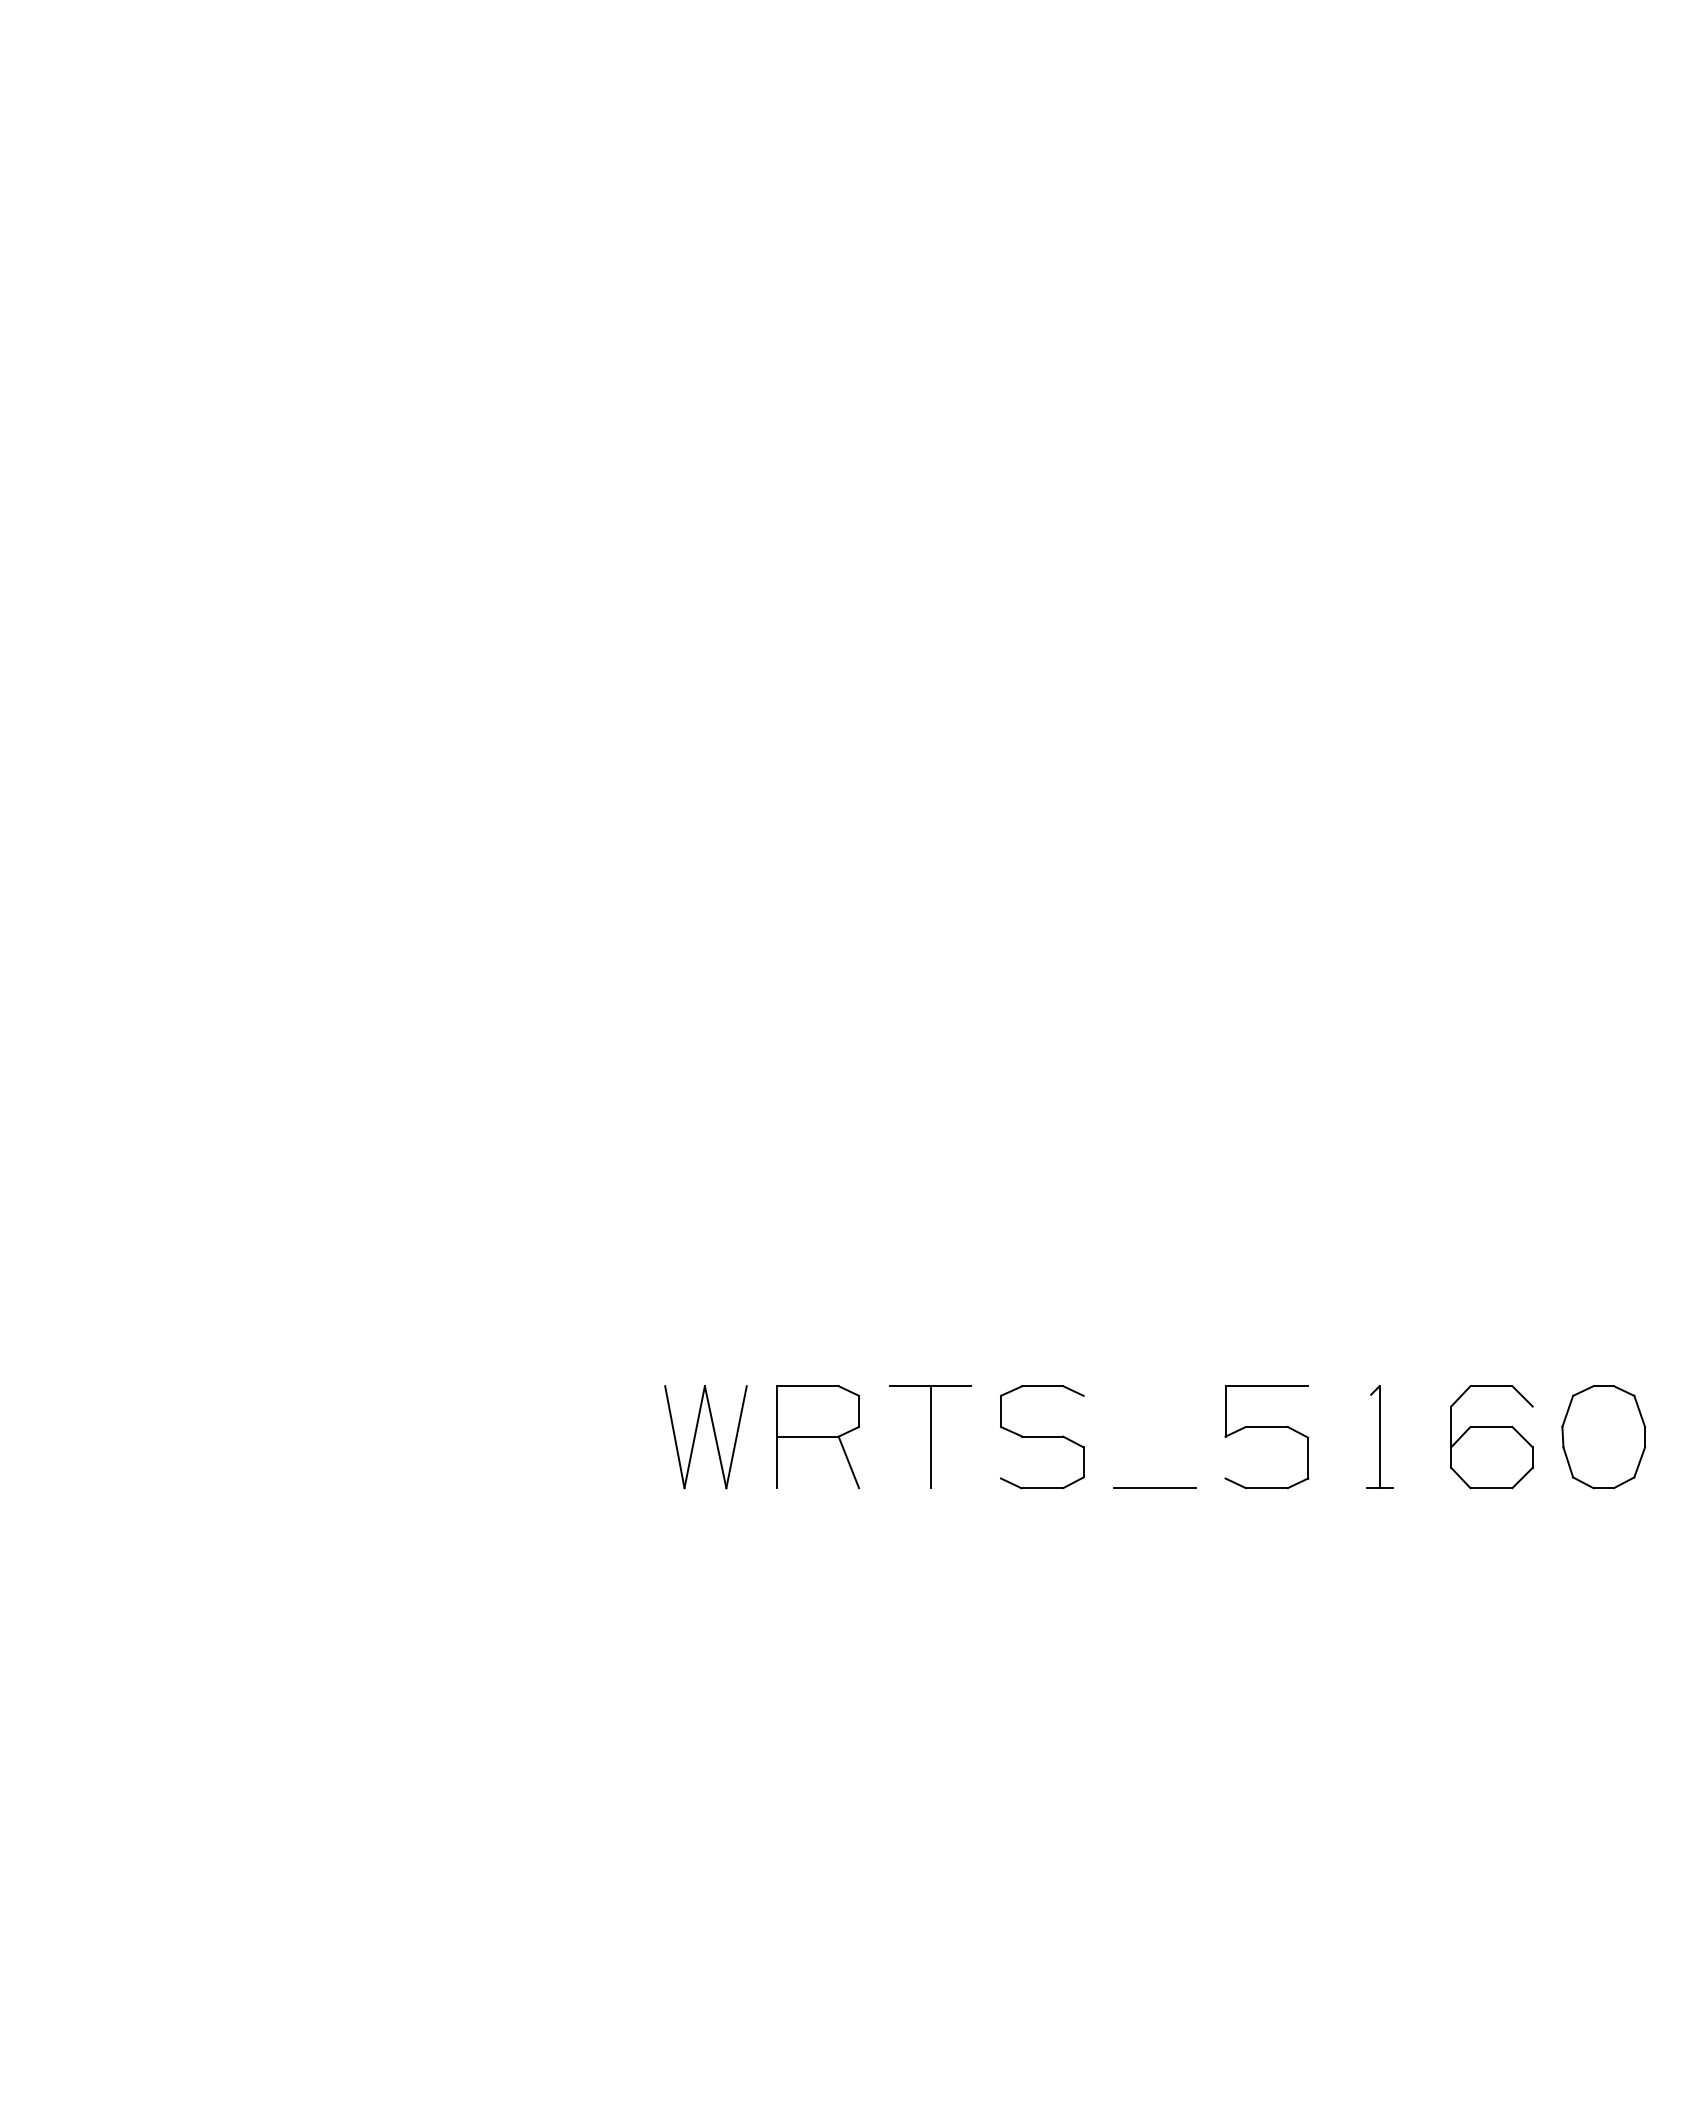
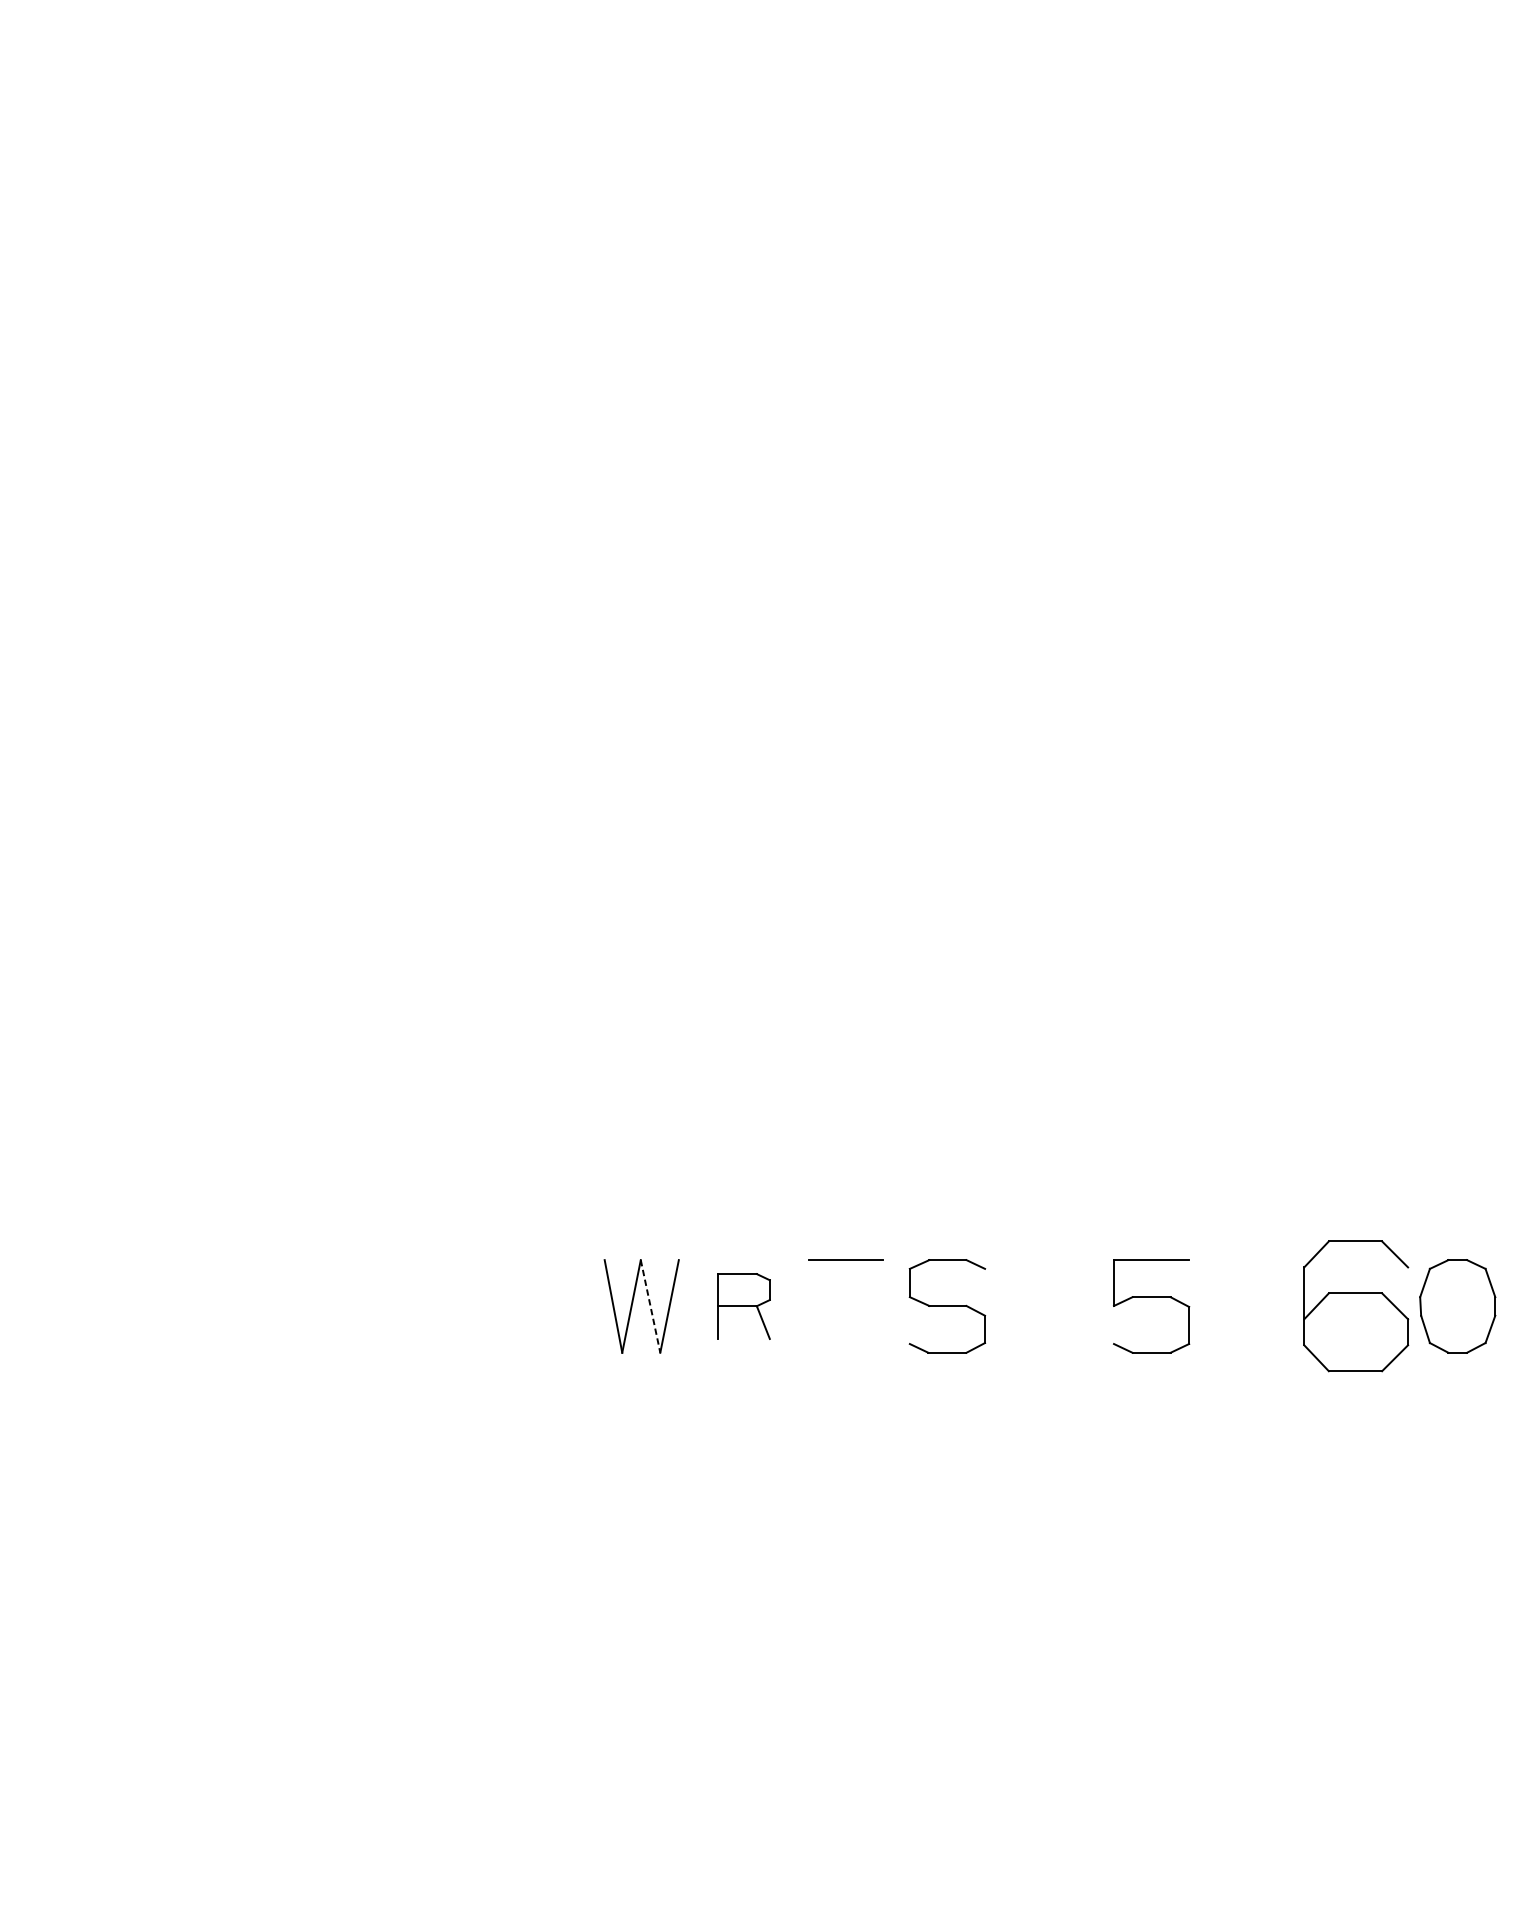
part: (1379, 1436) -> (1253, 1305), removed
line: (715, 1437) -> (650, 1306), solid -> dashed
part: (818, 1437) -> (744, 1306), size x0.7
line: (930, 1437) -> (845, 1306), removed
part: (1491, 1437) -> (1355, 1306), size x1.4
line: (1154, 1488) -> (1049, 1353), removed

